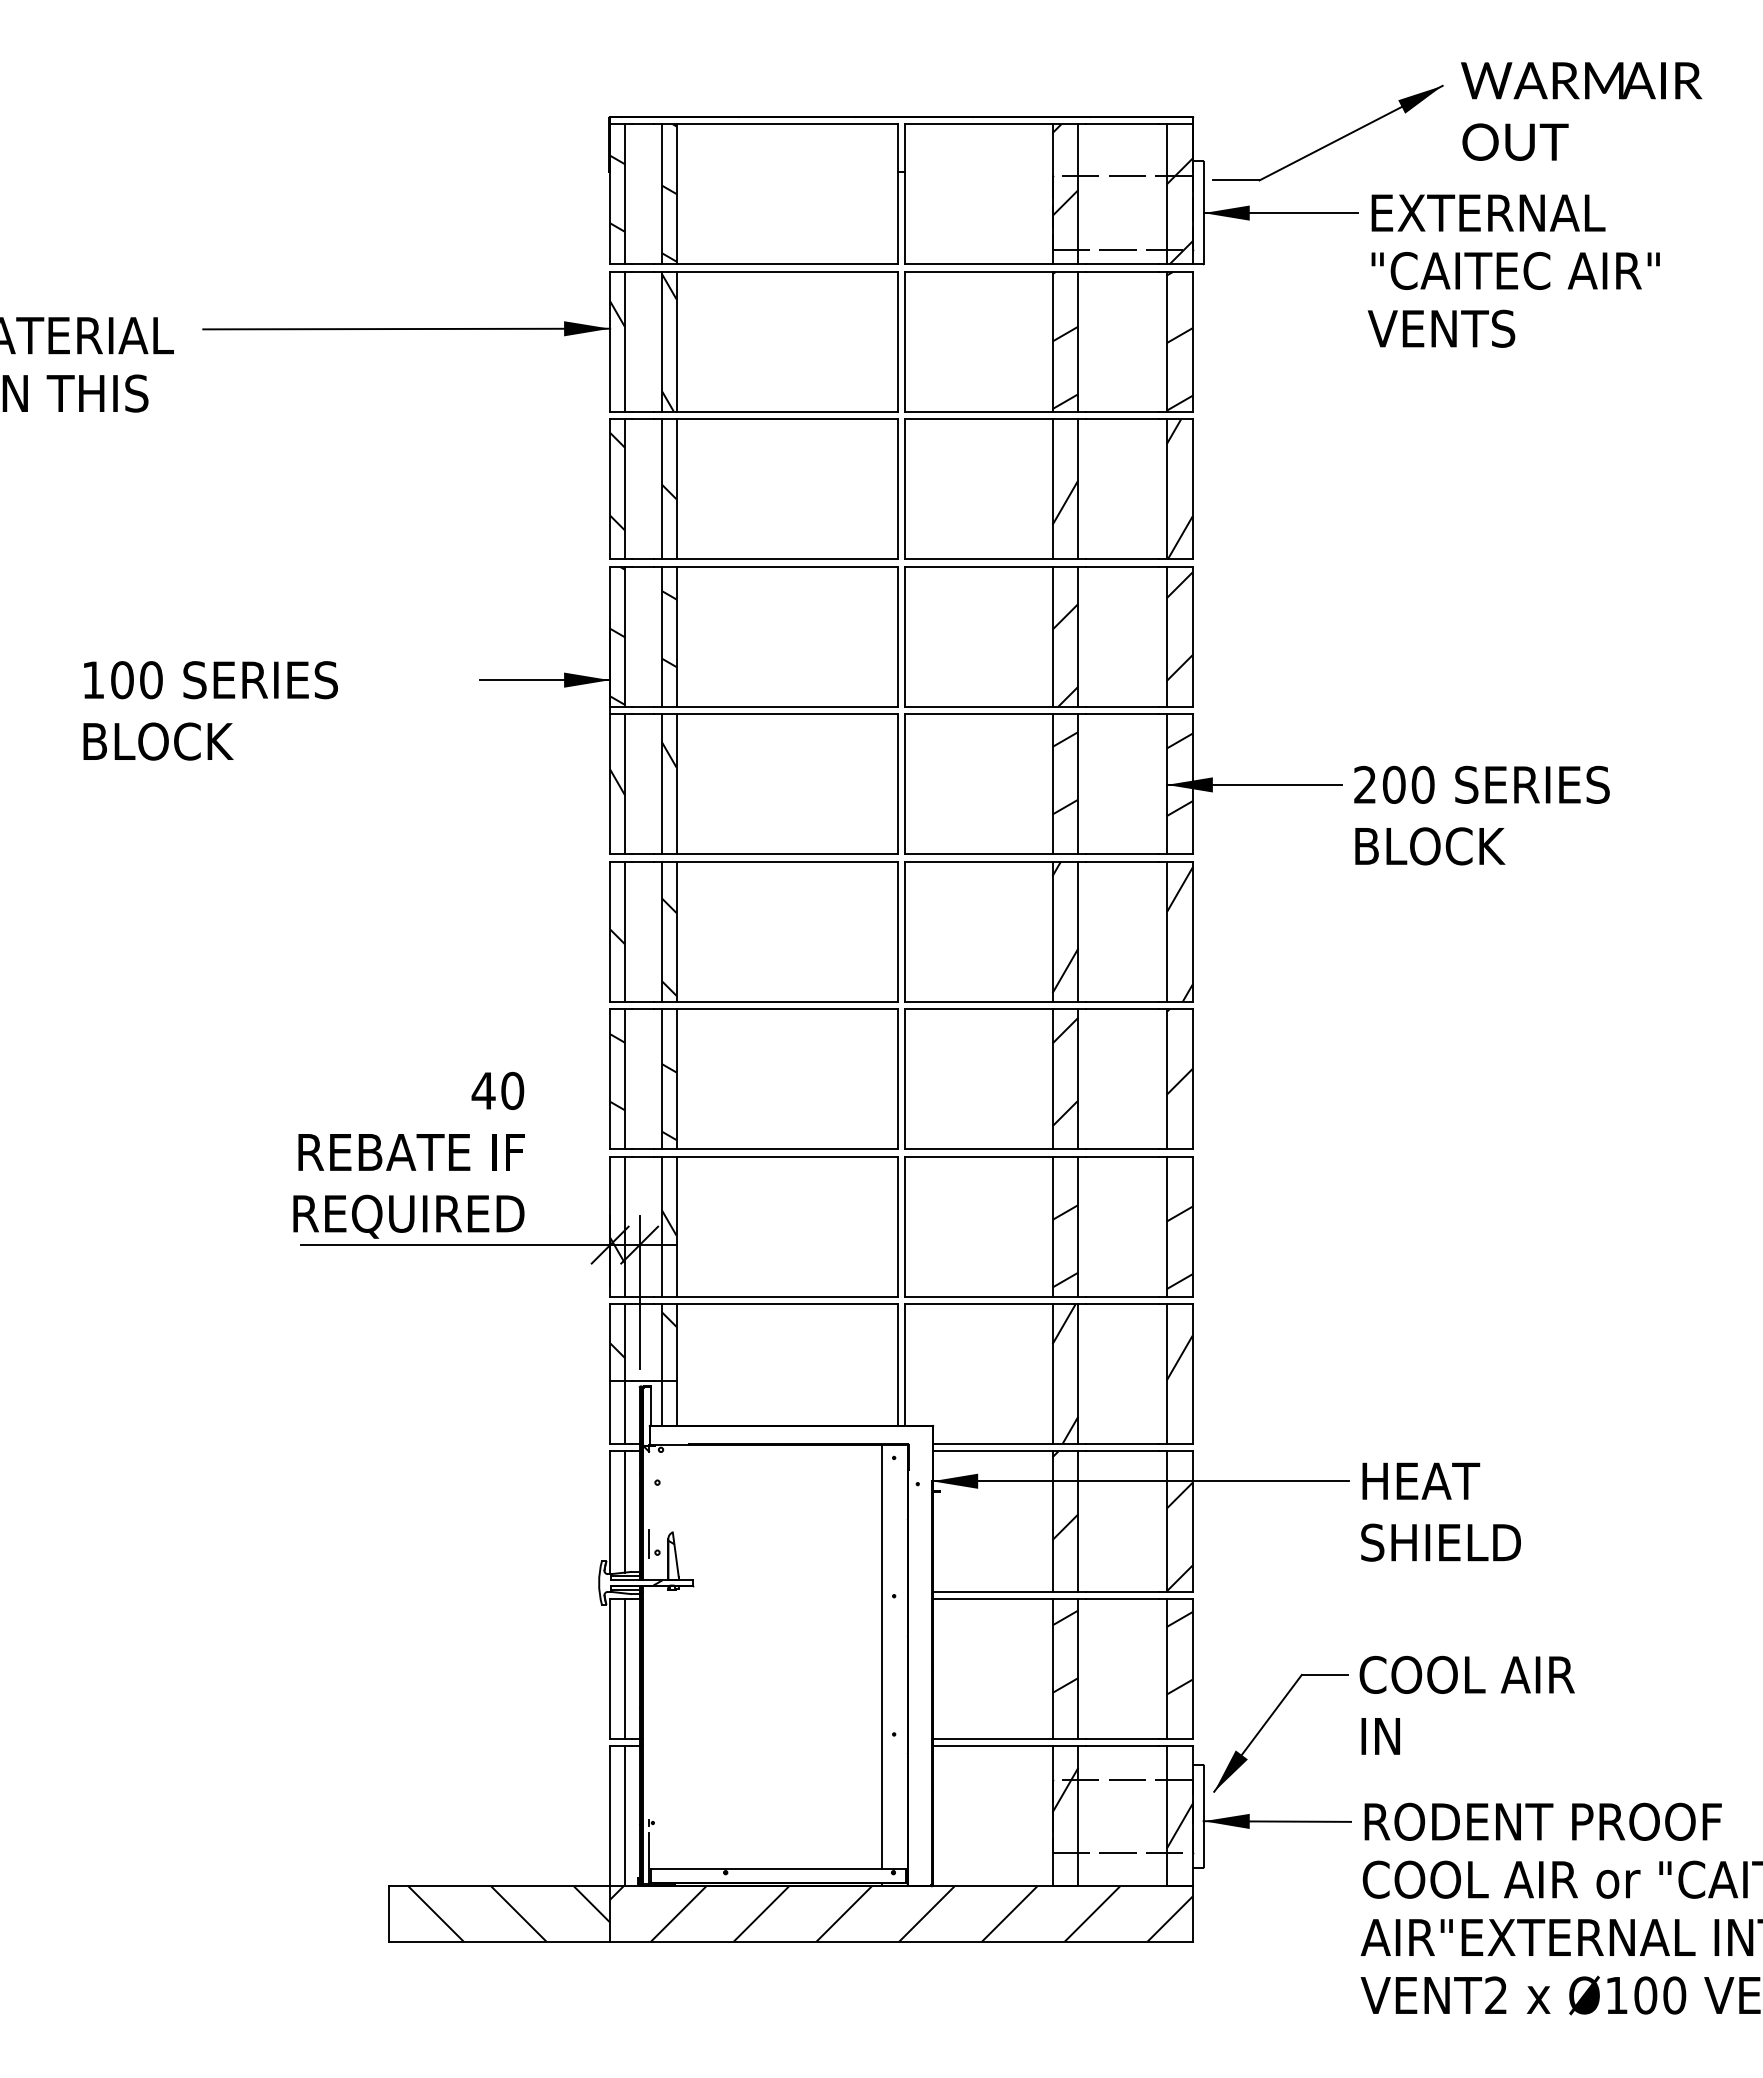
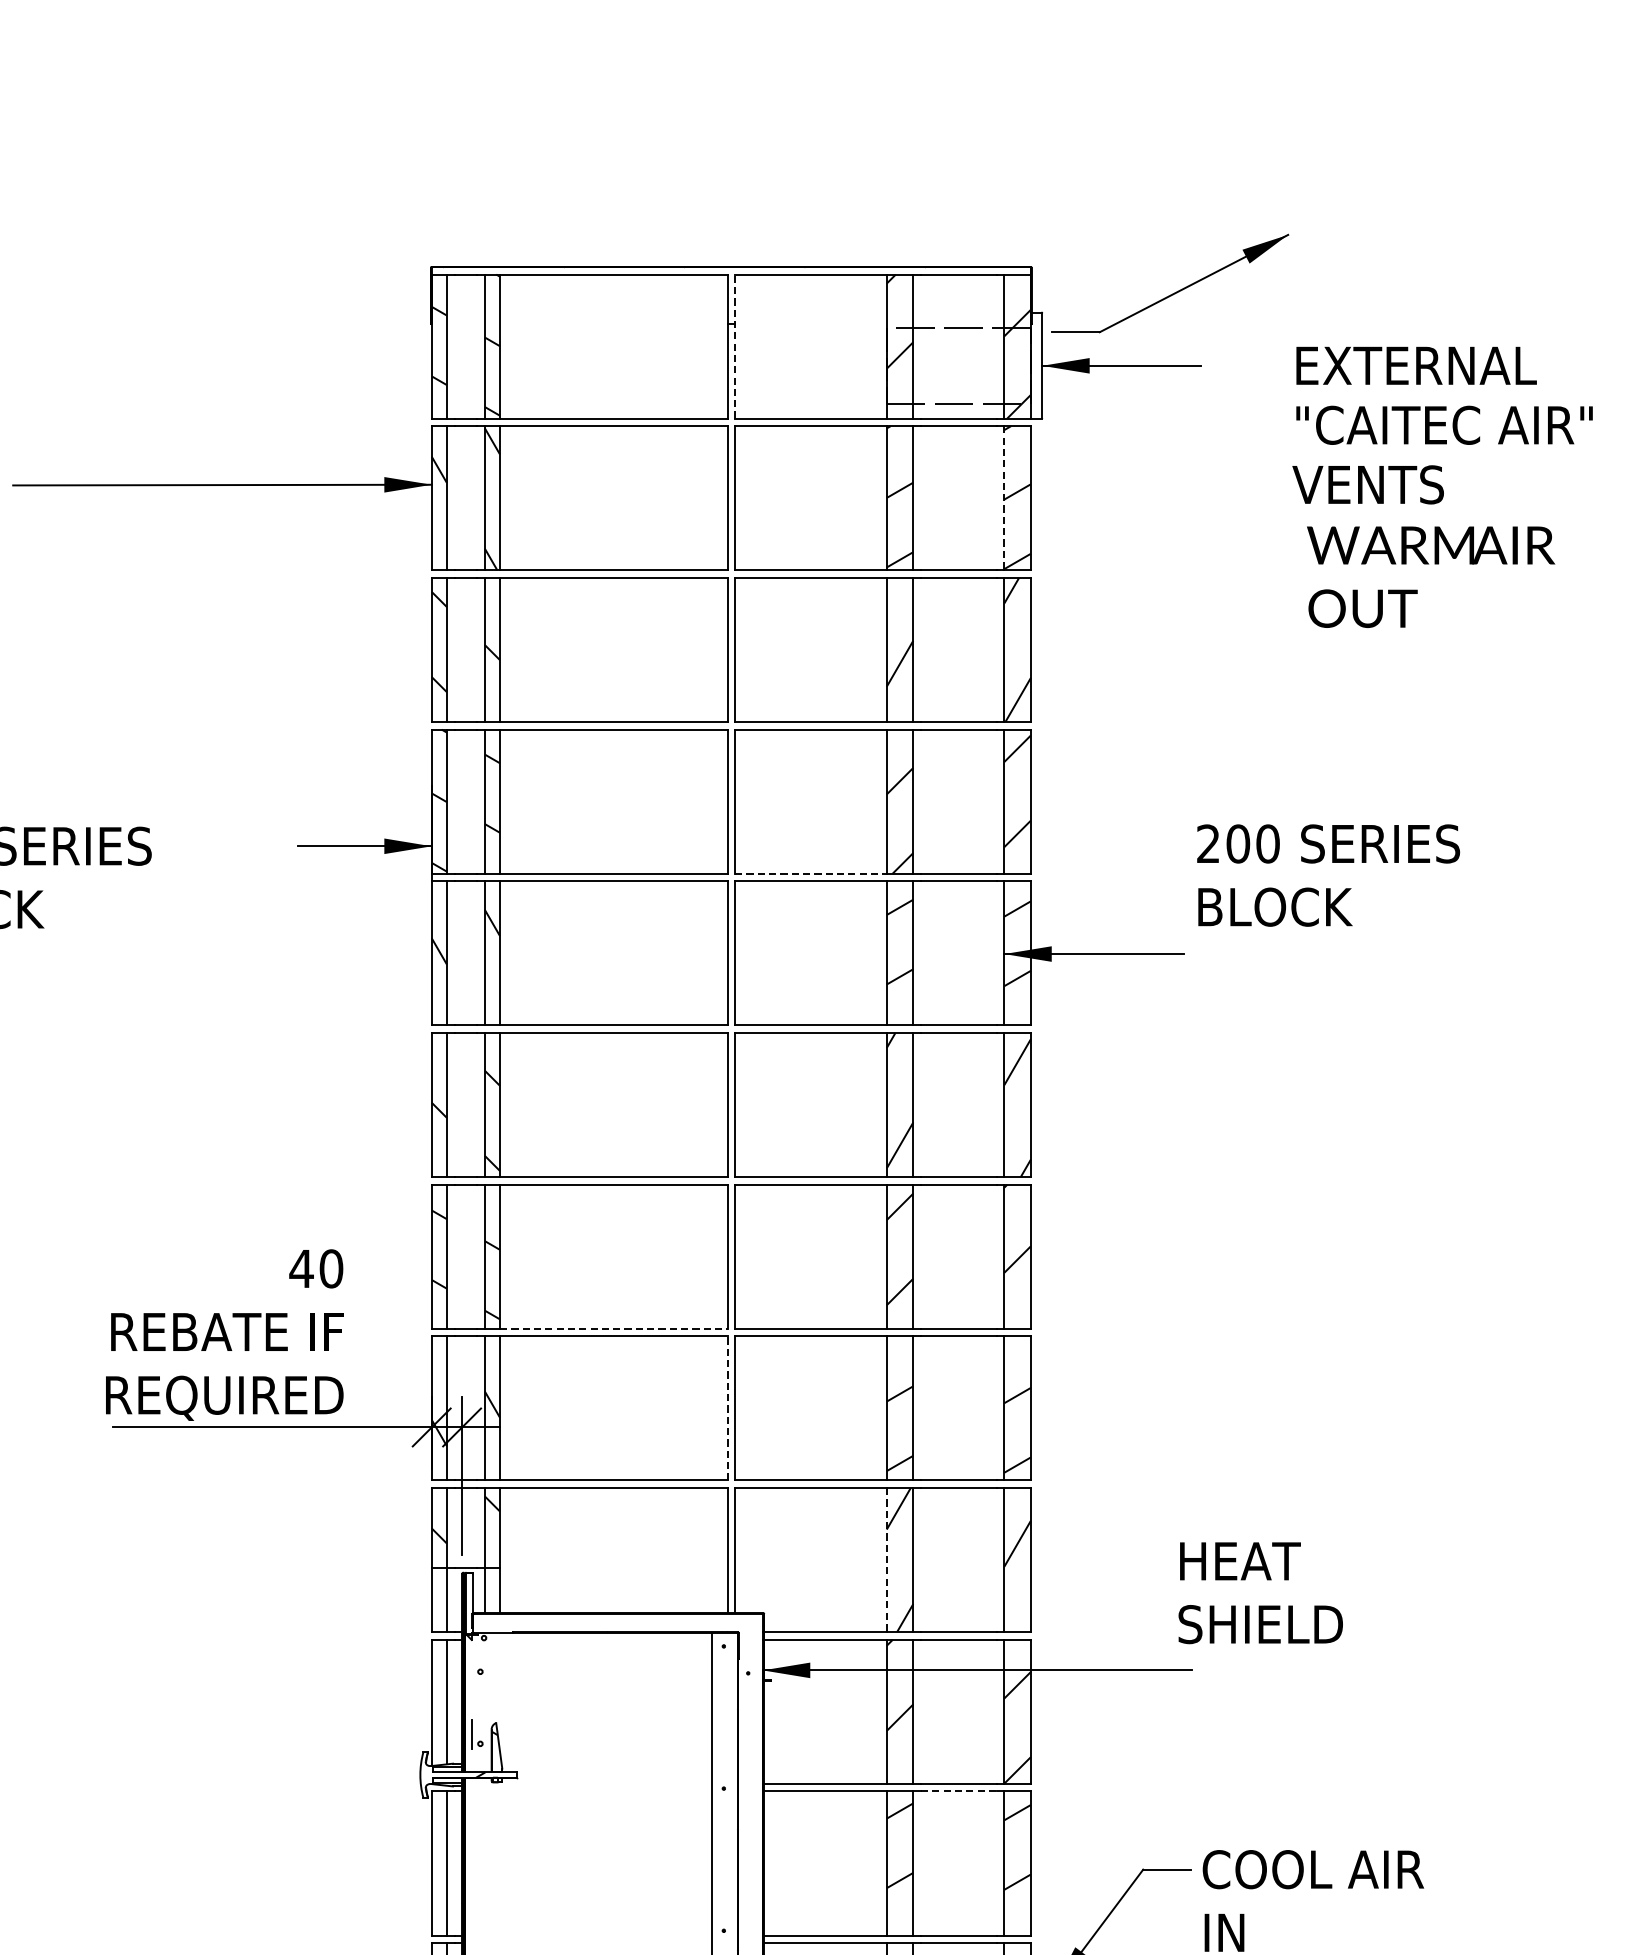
text: (1581, 111) -> (1430, 577), moved
line: (905, 193) -> (735, 345), solid -> dashed
text: (1513, 270) -> (1442, 424), moved
line: (1166, 342) -> (1004, 498), solid -> dashed
line: (978, 706) -> (810, 873), solid -> dashed
text: (1481, 815) -> (1328, 875), moved
line: (787, 1149) -> (614, 1329), solid -> dashed
line: (897, 1226) -> (727, 1408), solid -> dashed
line: (1052, 1374) -> (886, 1560), solid -> dashed
text: (1440, 1511) -> (1260, 1592), moved
line: (1122, 1598) -> (958, 1790), solid -> dashed

